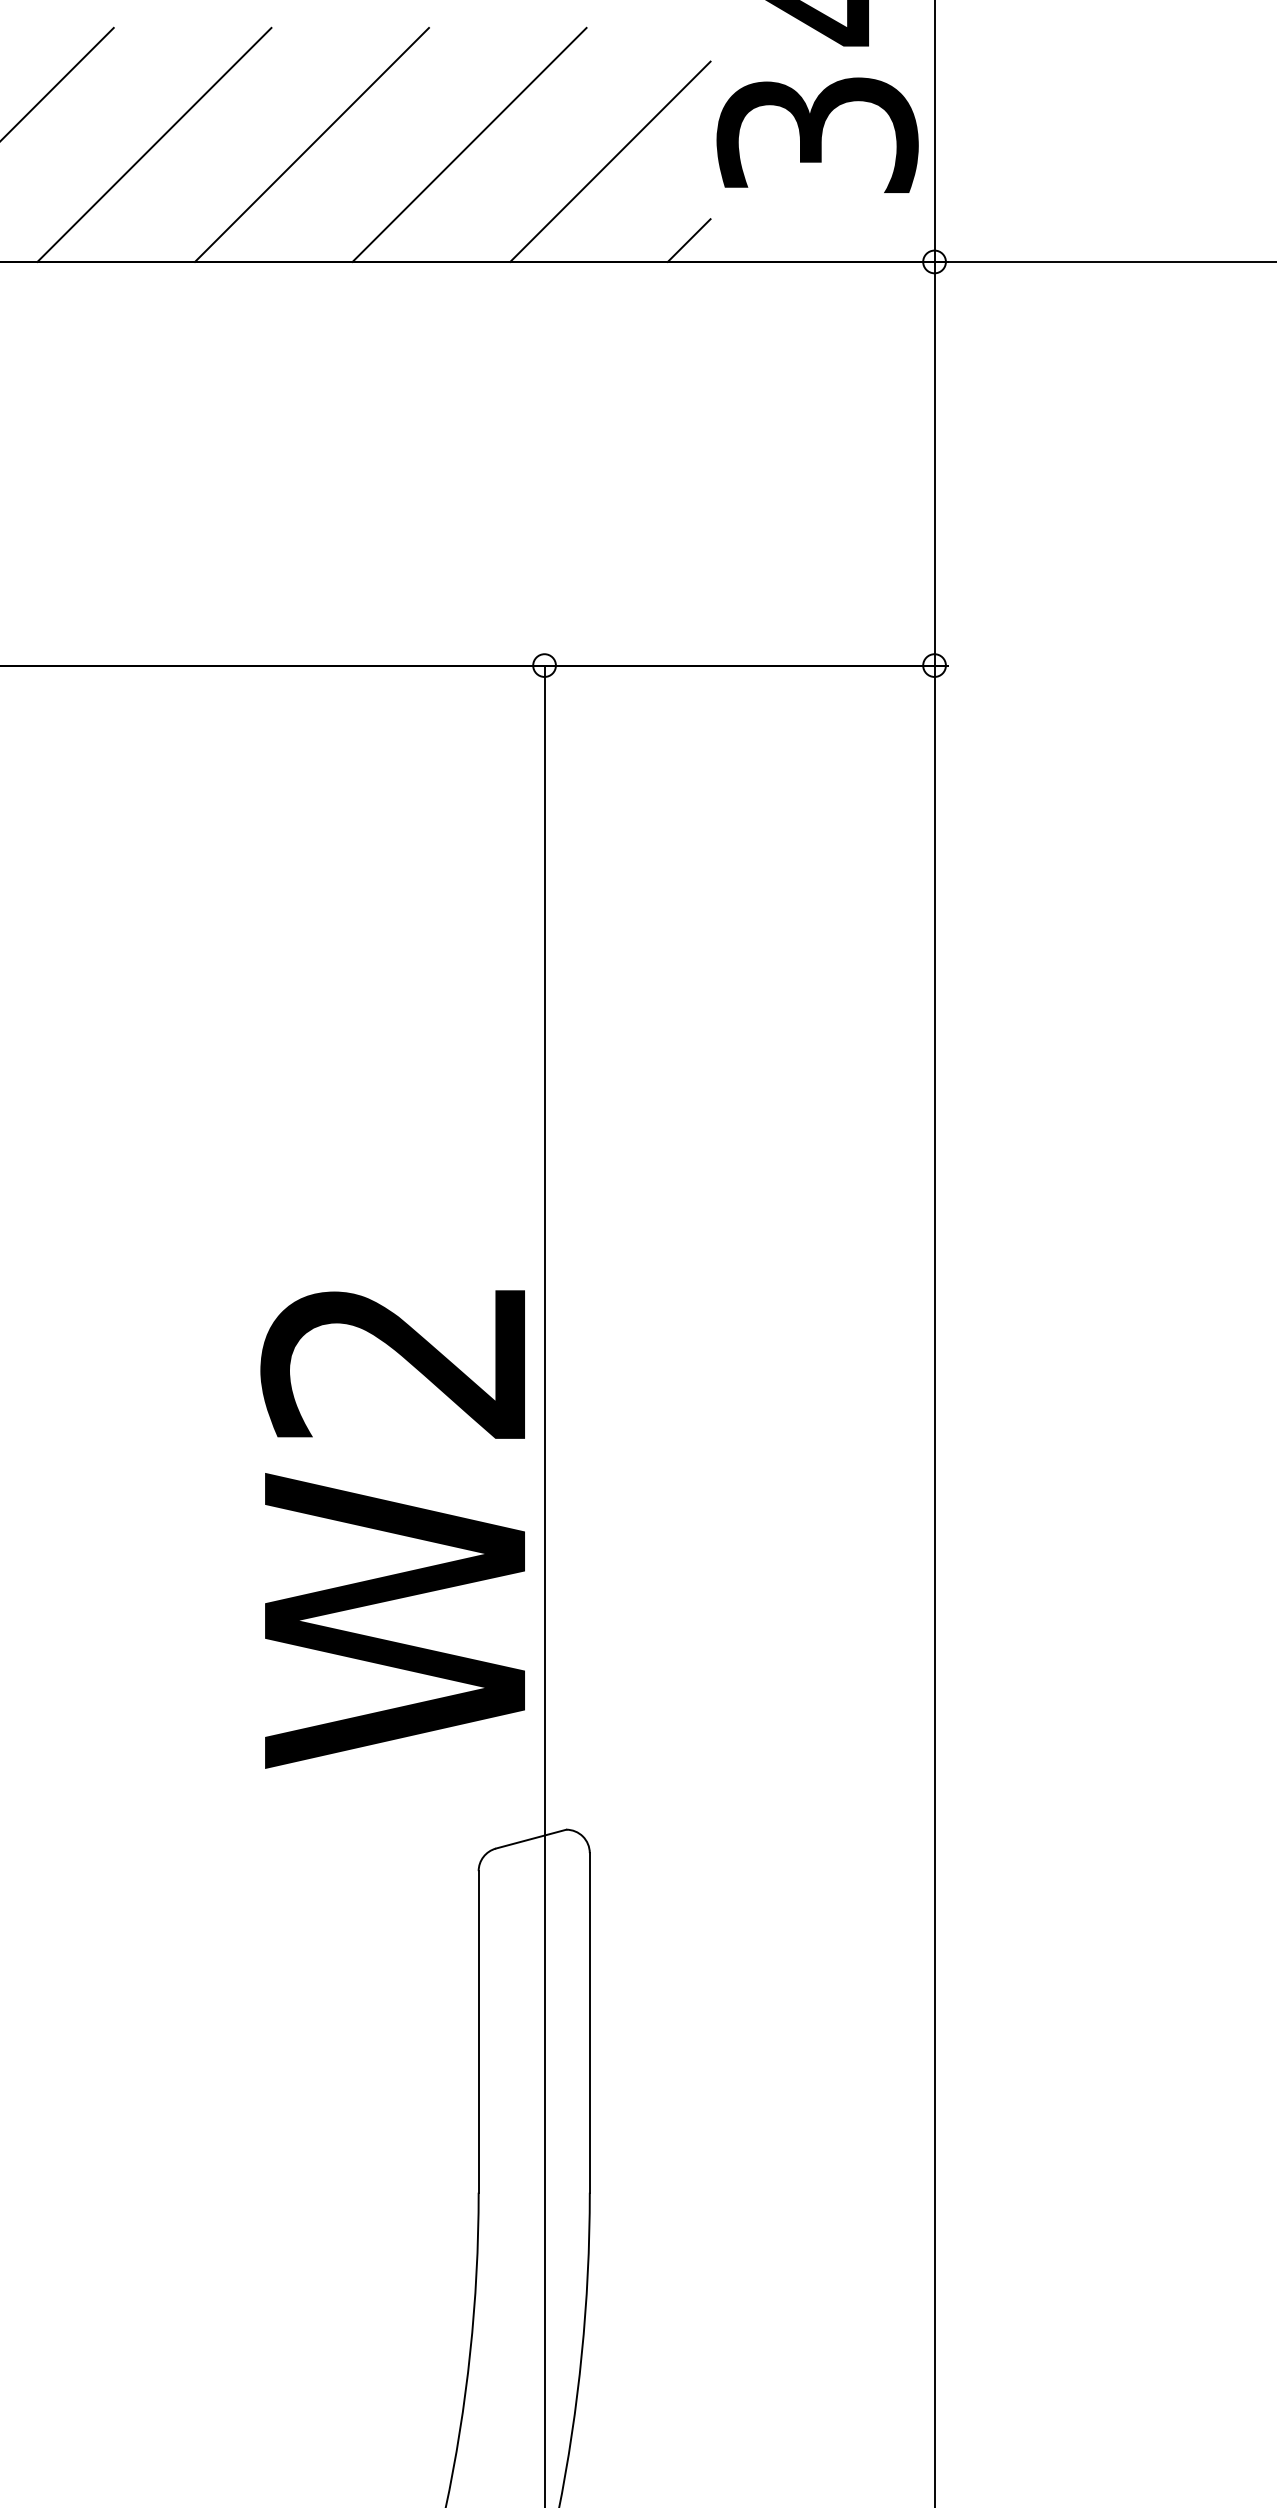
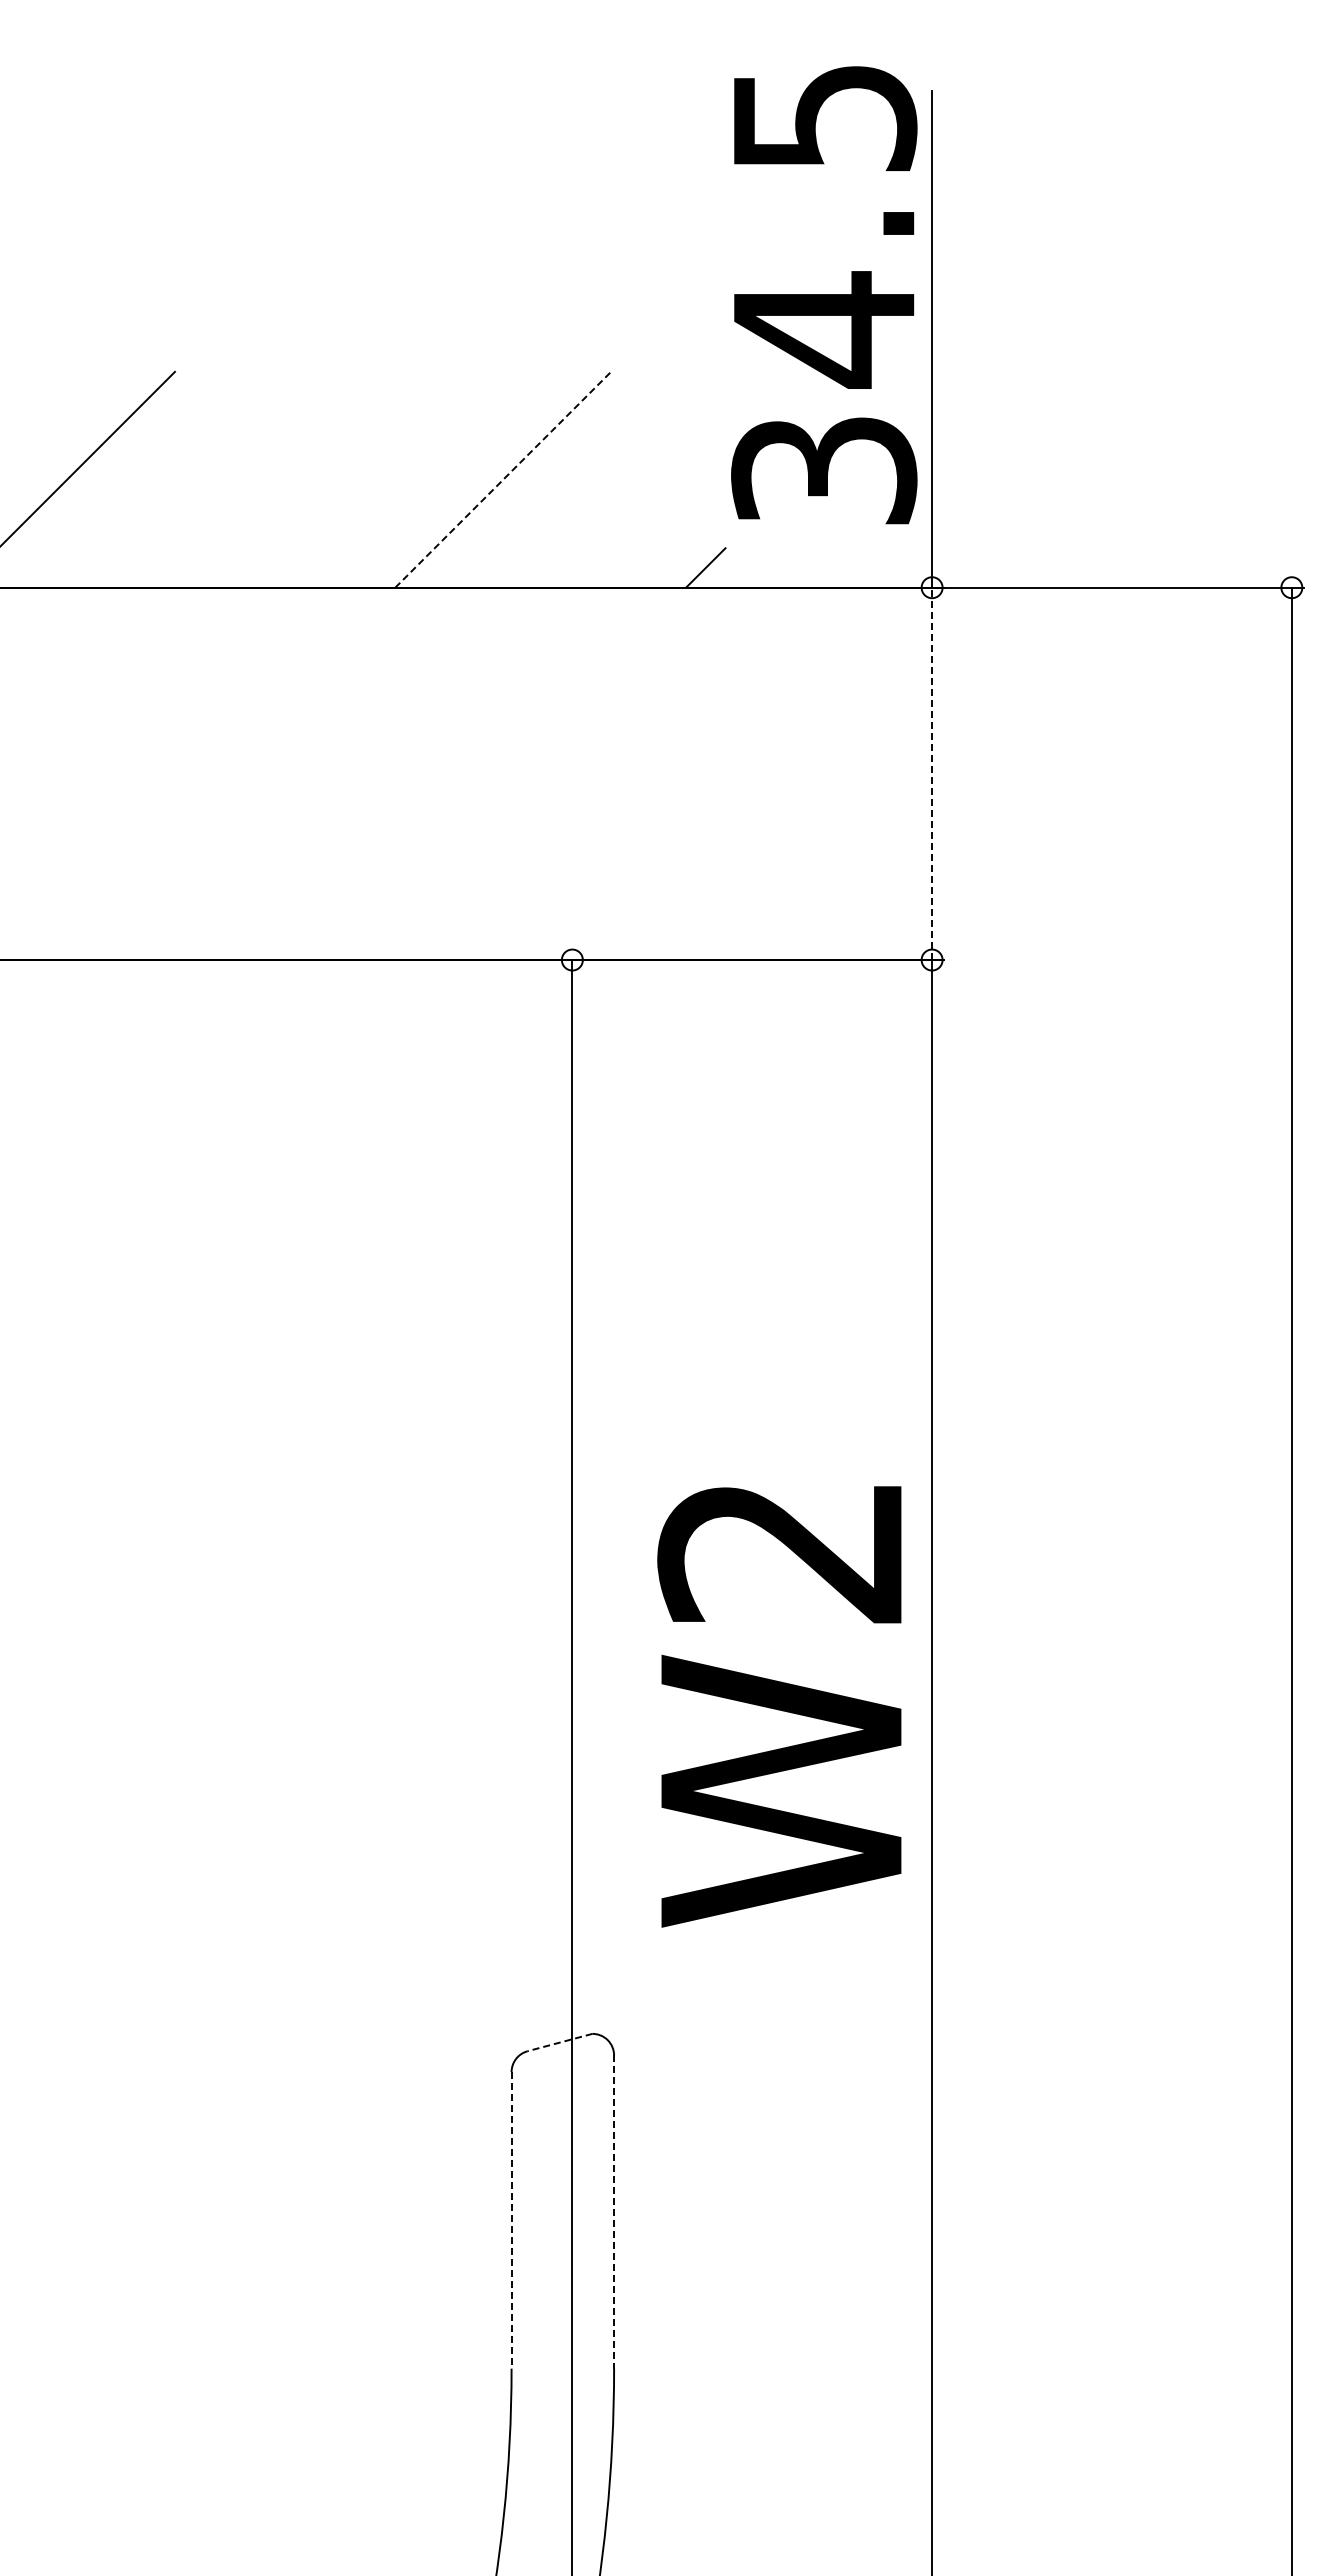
line: (154, 144) -> (212, 479), removed
line: (311, 144) -> (357, 479), removed
line: (469, 144) -> (503, 479), solid -> dashed
line: (609, 160) -> (632, 494), removed
line: (934, 463) -> (932, 773), solid -> dashed
text: (392, 1529) -> (779, 1706), moved
line: (531, 1839) -> (560, 2042), solid -> dashed
line: (590, 2023) -> (614, 2212), solid -> dashed
line: (478, 2032) -> (511, 2220), solid -> dashed

